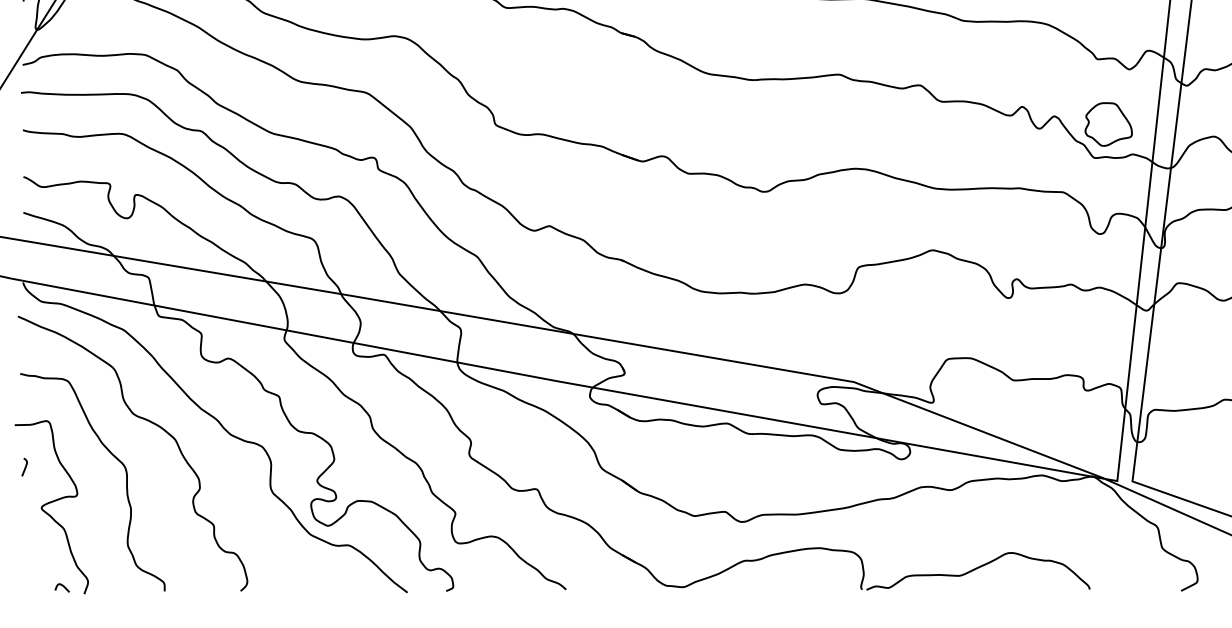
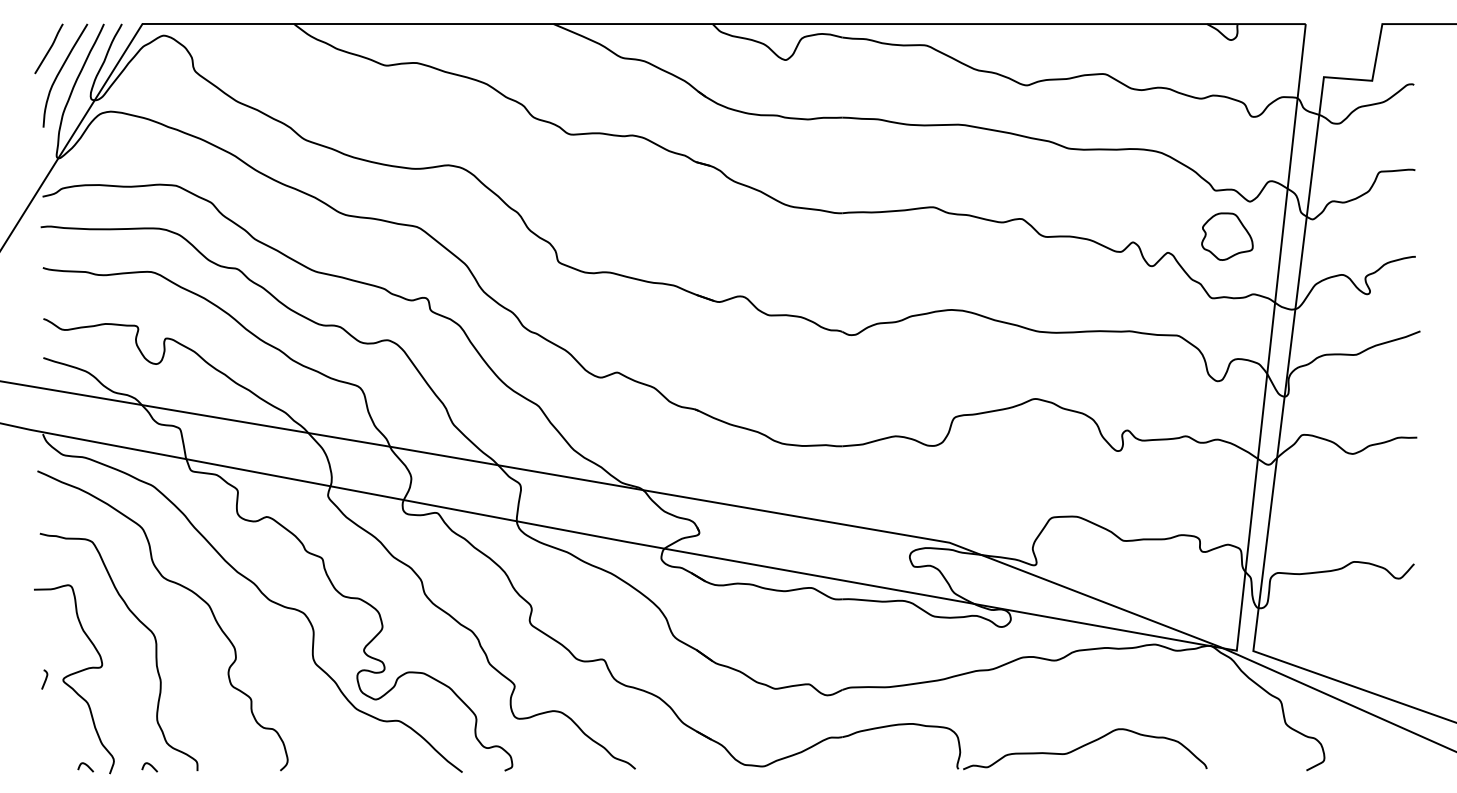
part: (1108, 124) -> (1227, 236), moved
curve: (25, 467) -> (45, 679), moved
curve: (121, 587) -> (150, 766), added

